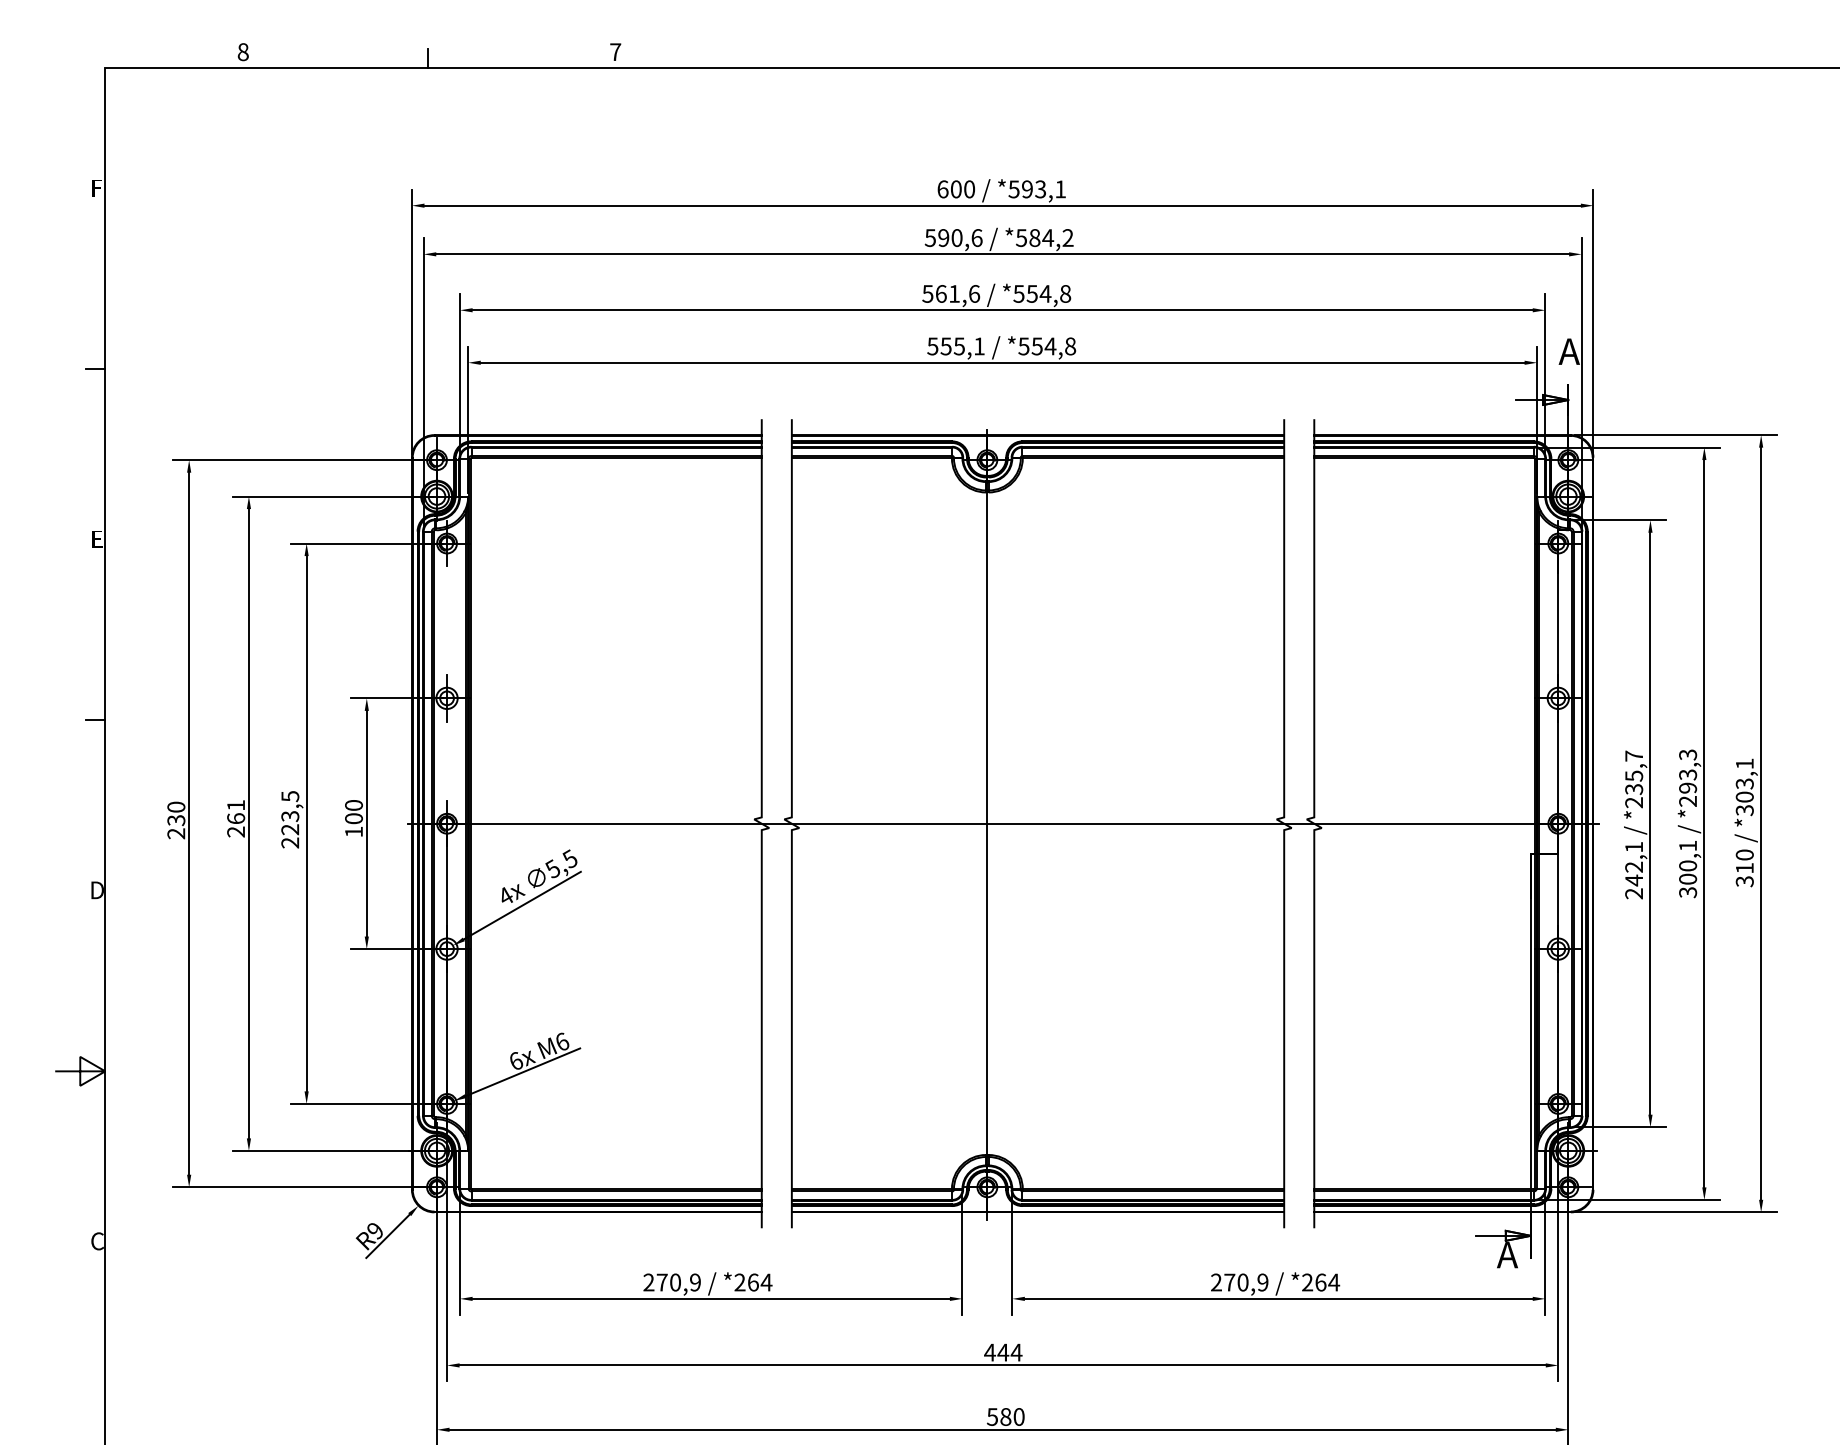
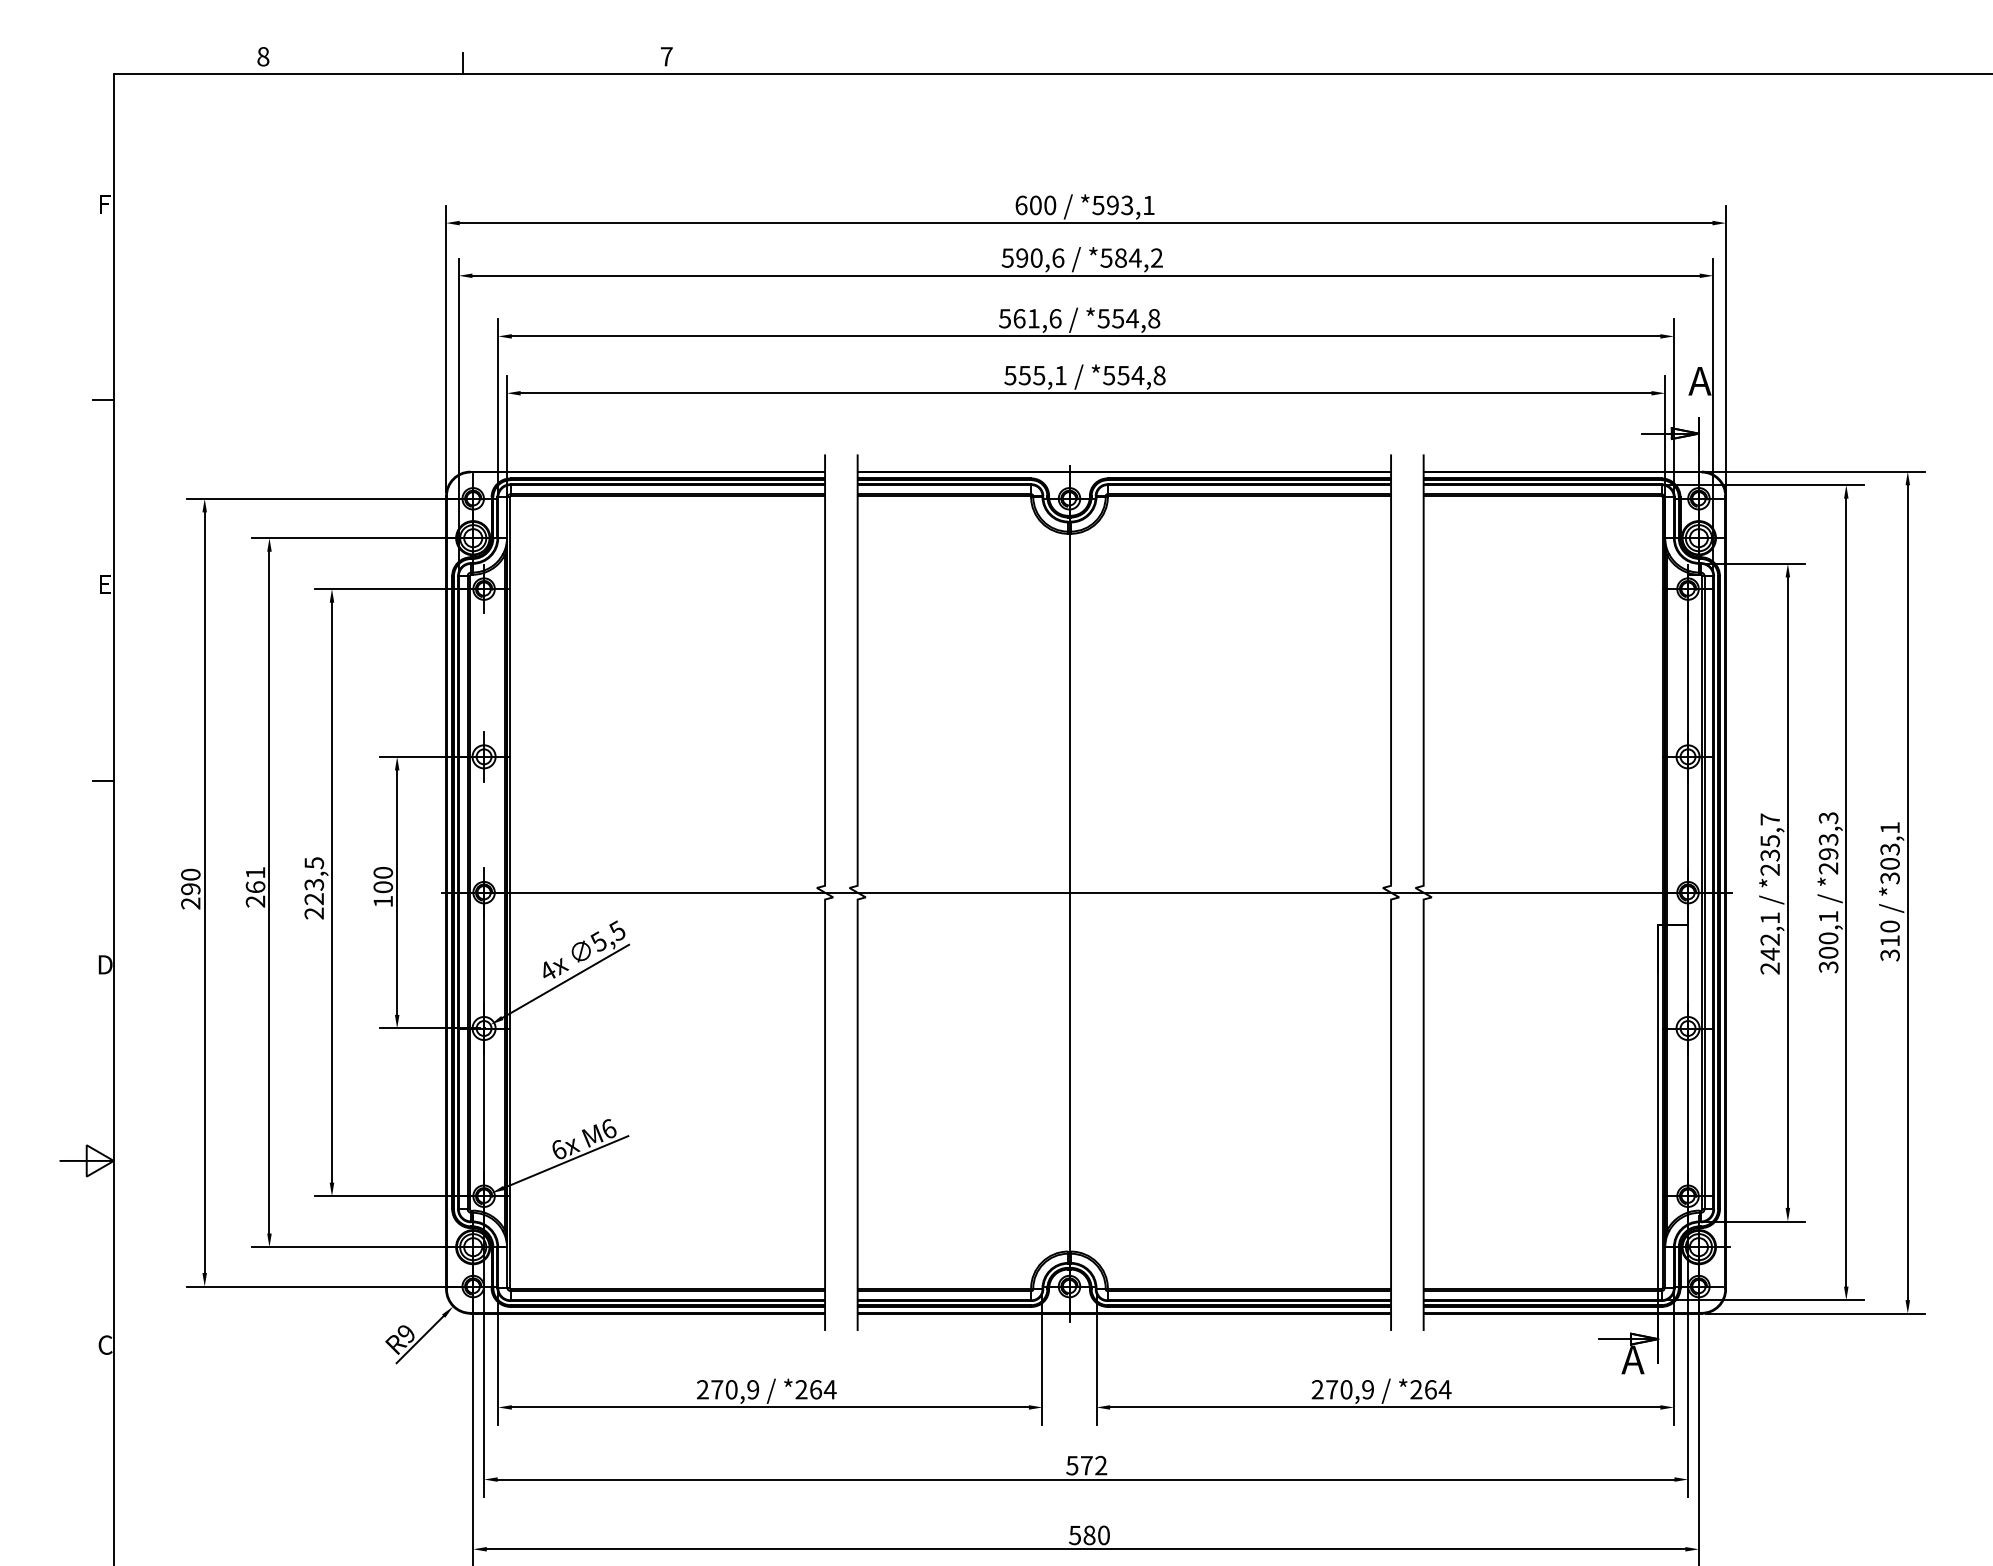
text: (176, 820) -> (190, 889), 230 -> 290
text: (1003, 1352) -> (1086, 1465), 444 -> 572

